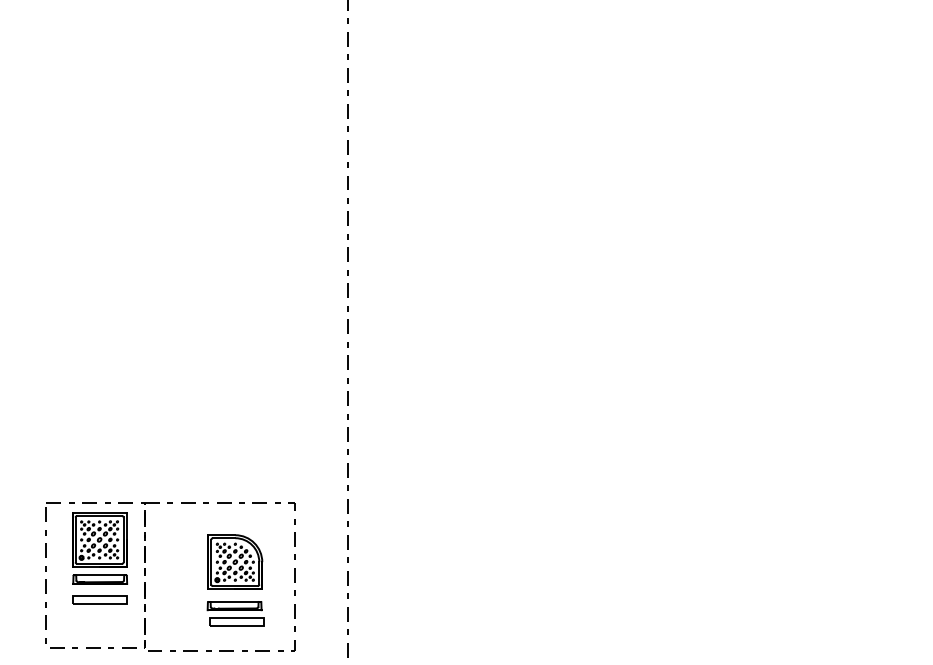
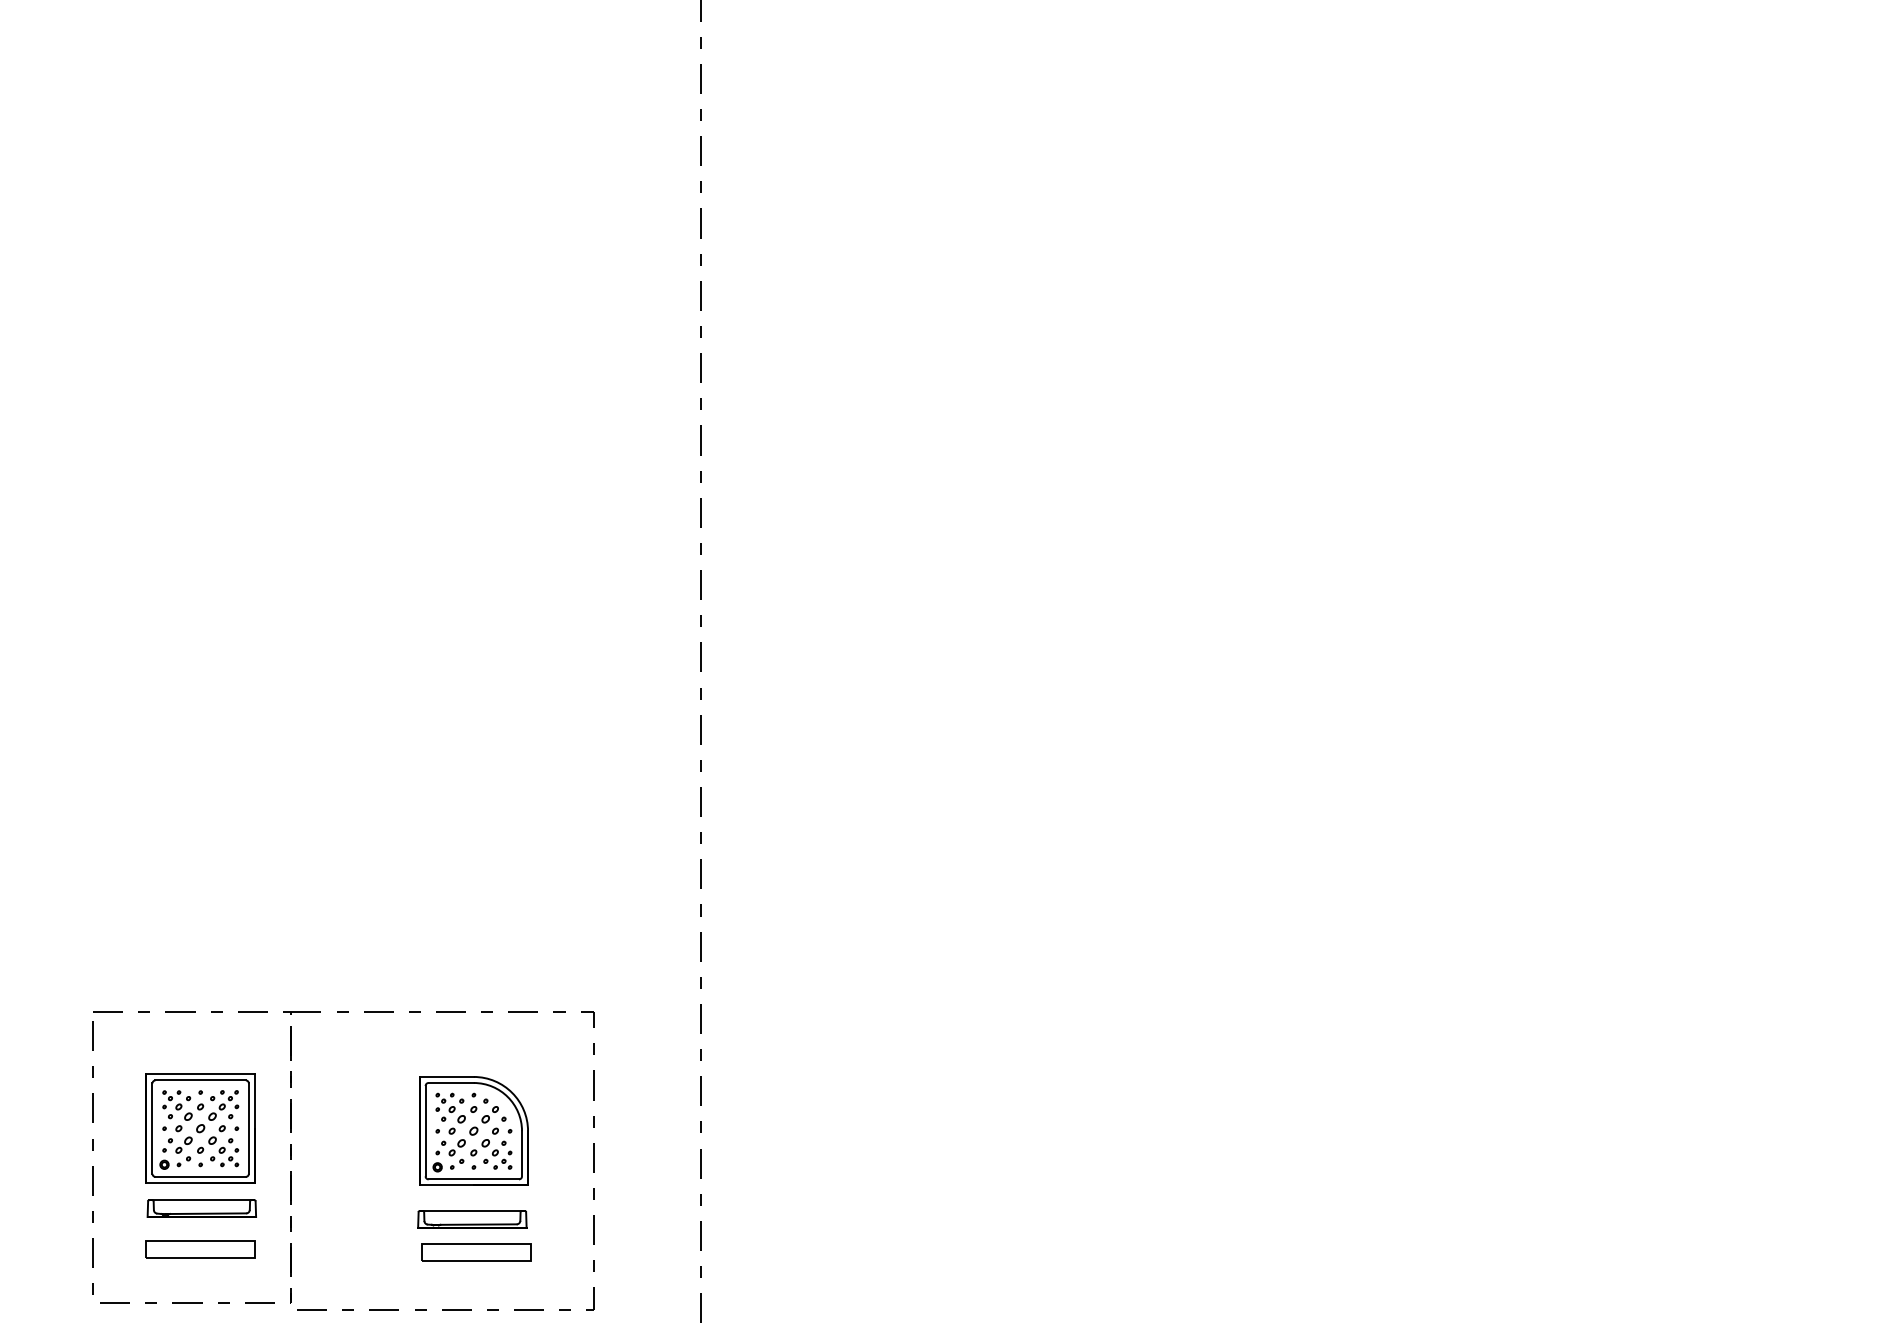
part: (99, 558) -> (200, 1166), moved

